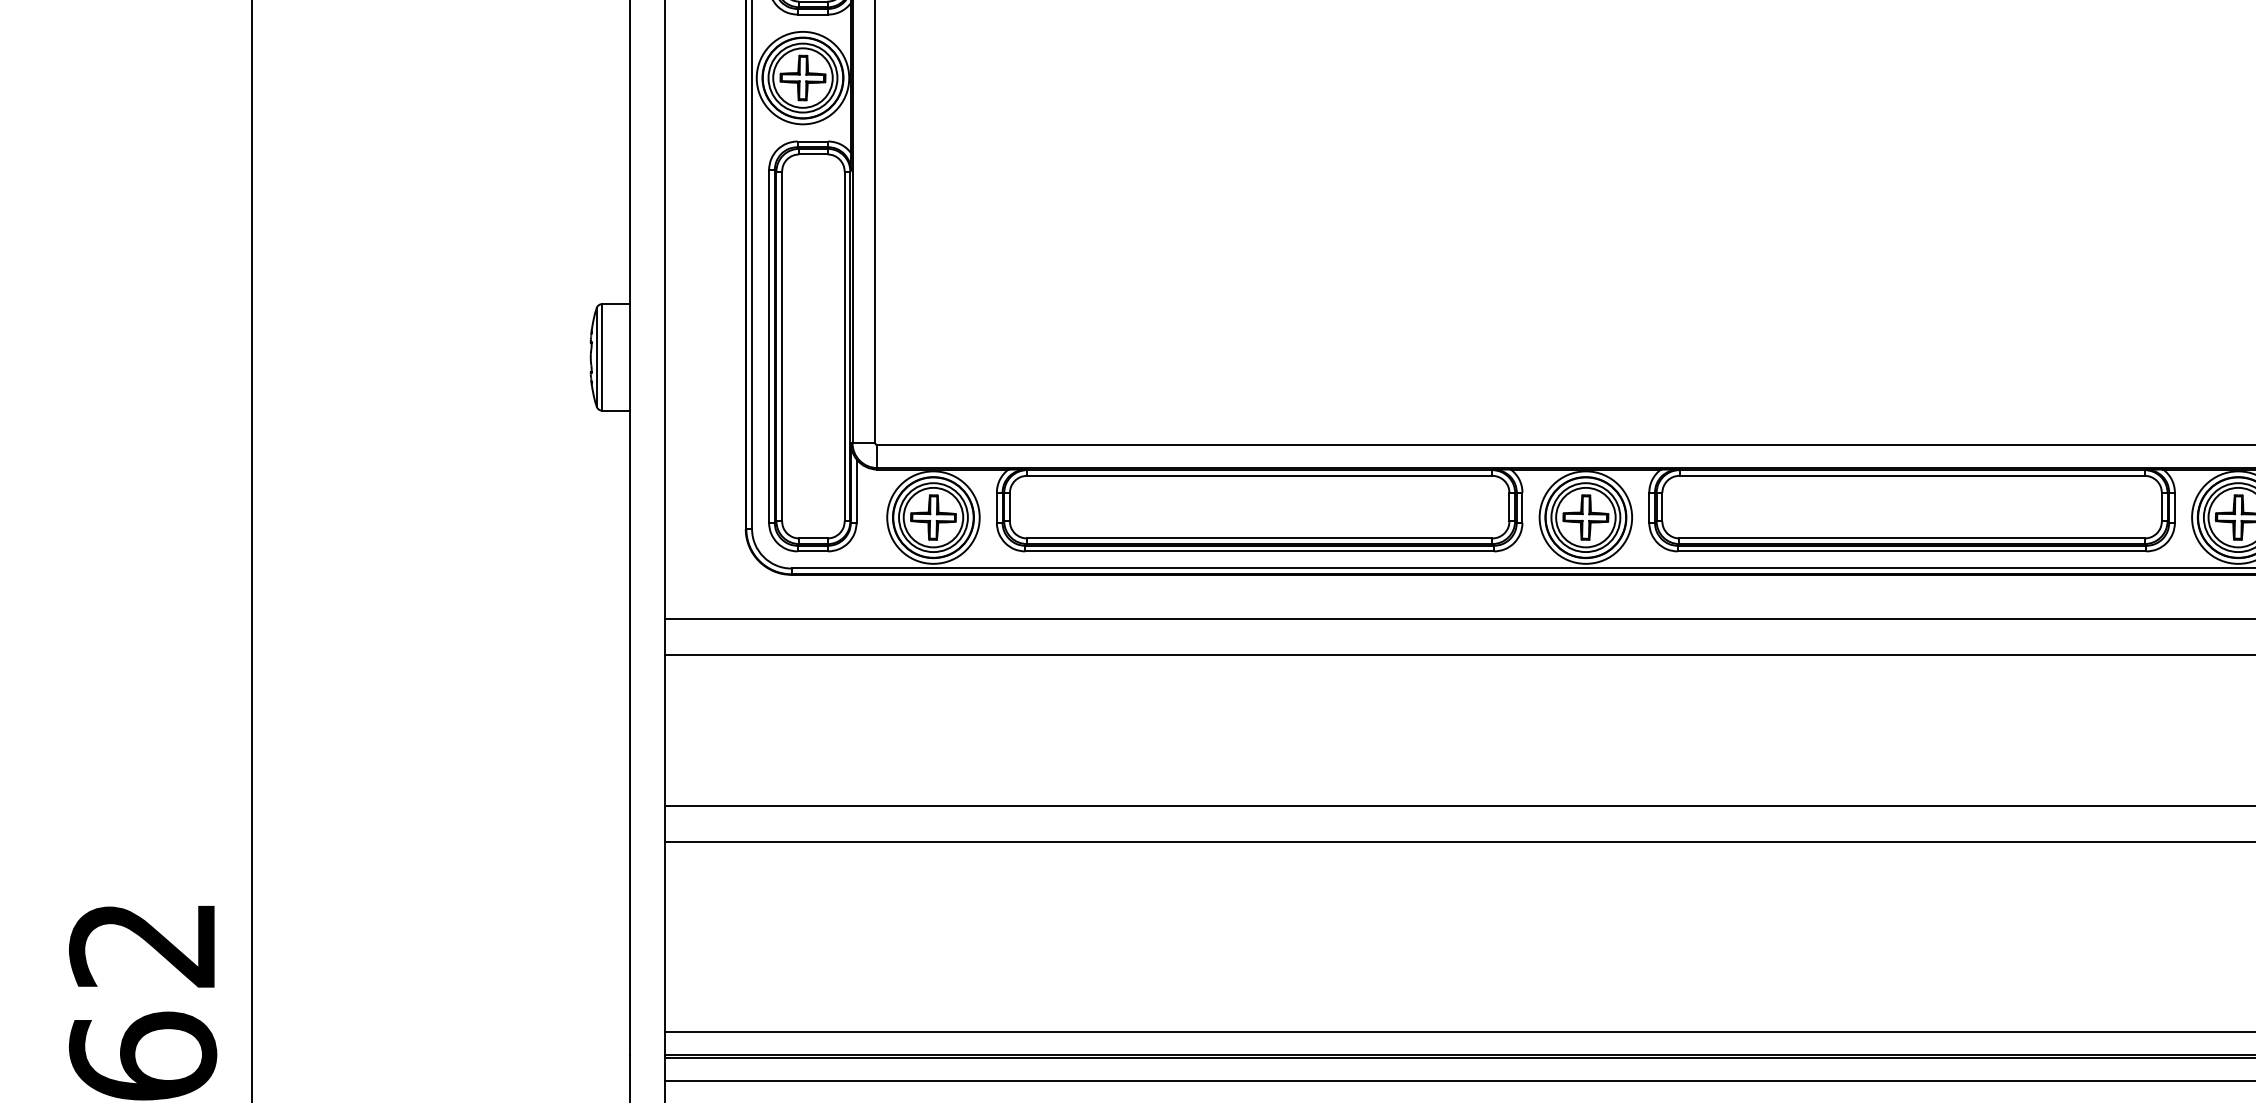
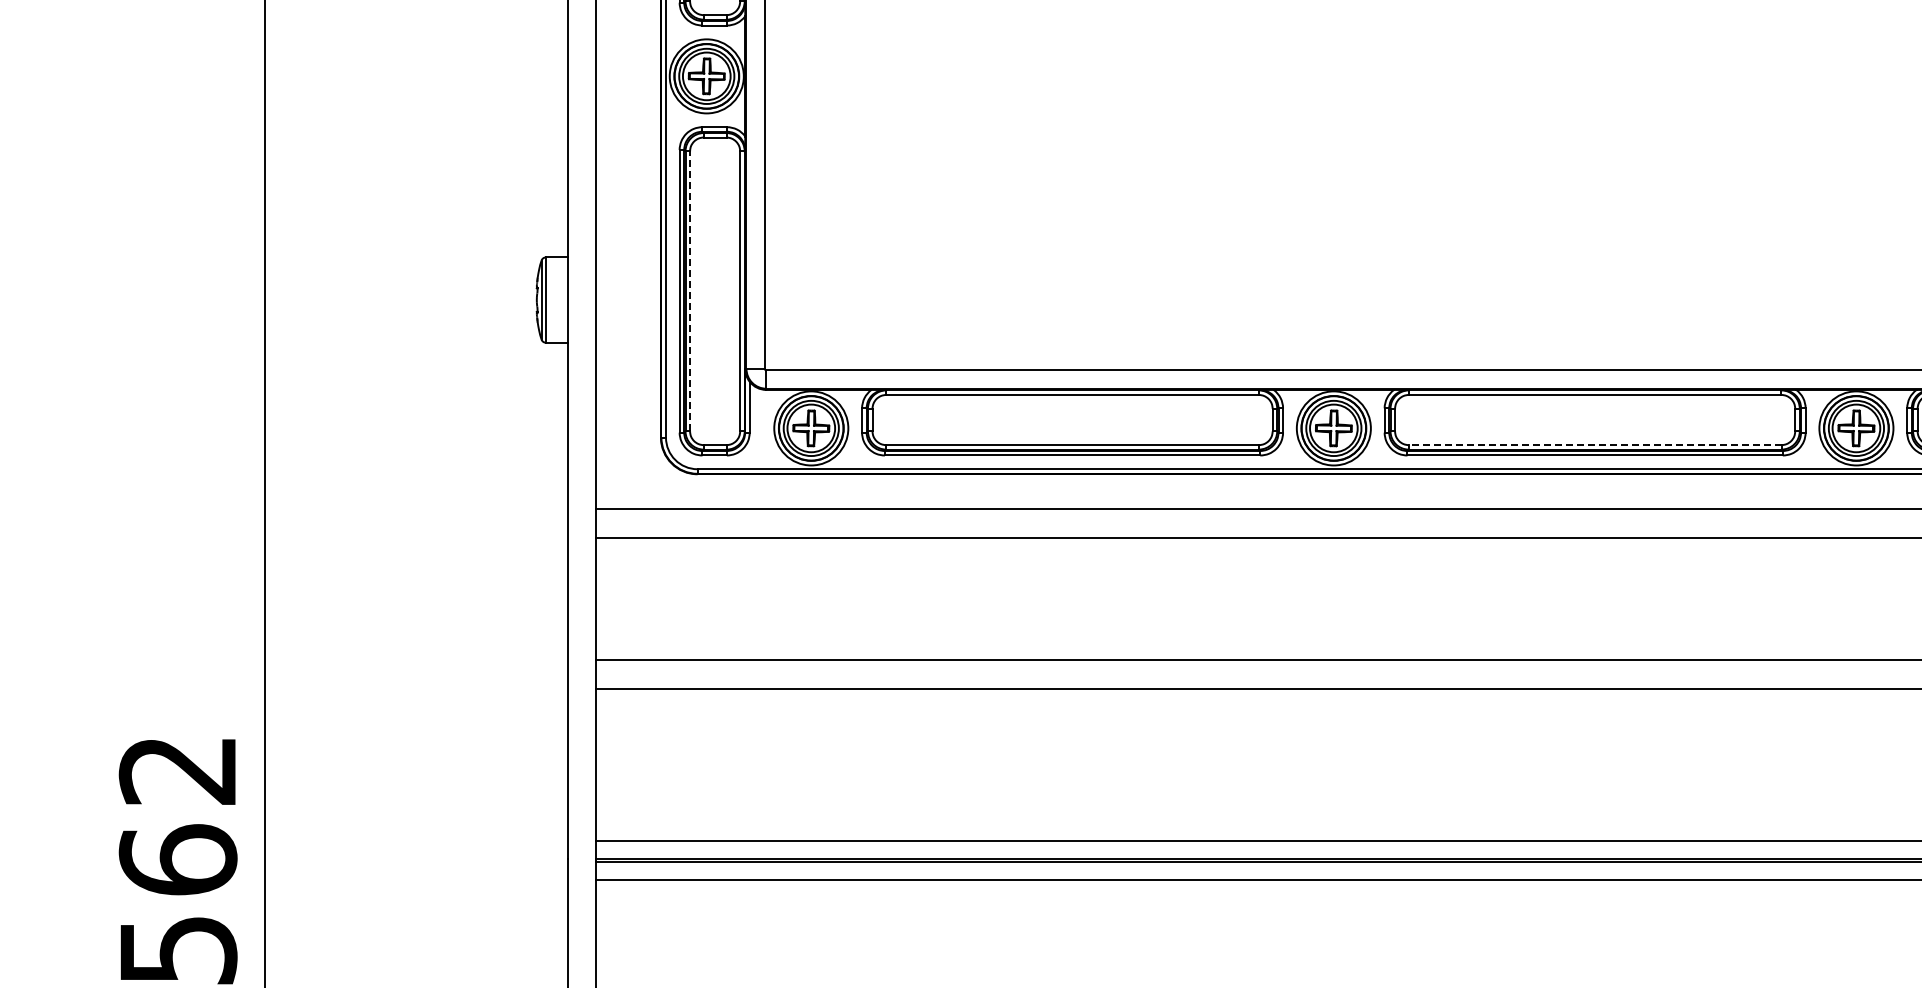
line: (782, 345) -> (690, 290), solid -> dashed
line: (1911, 538) -> (1594, 445), solid -> dashed

